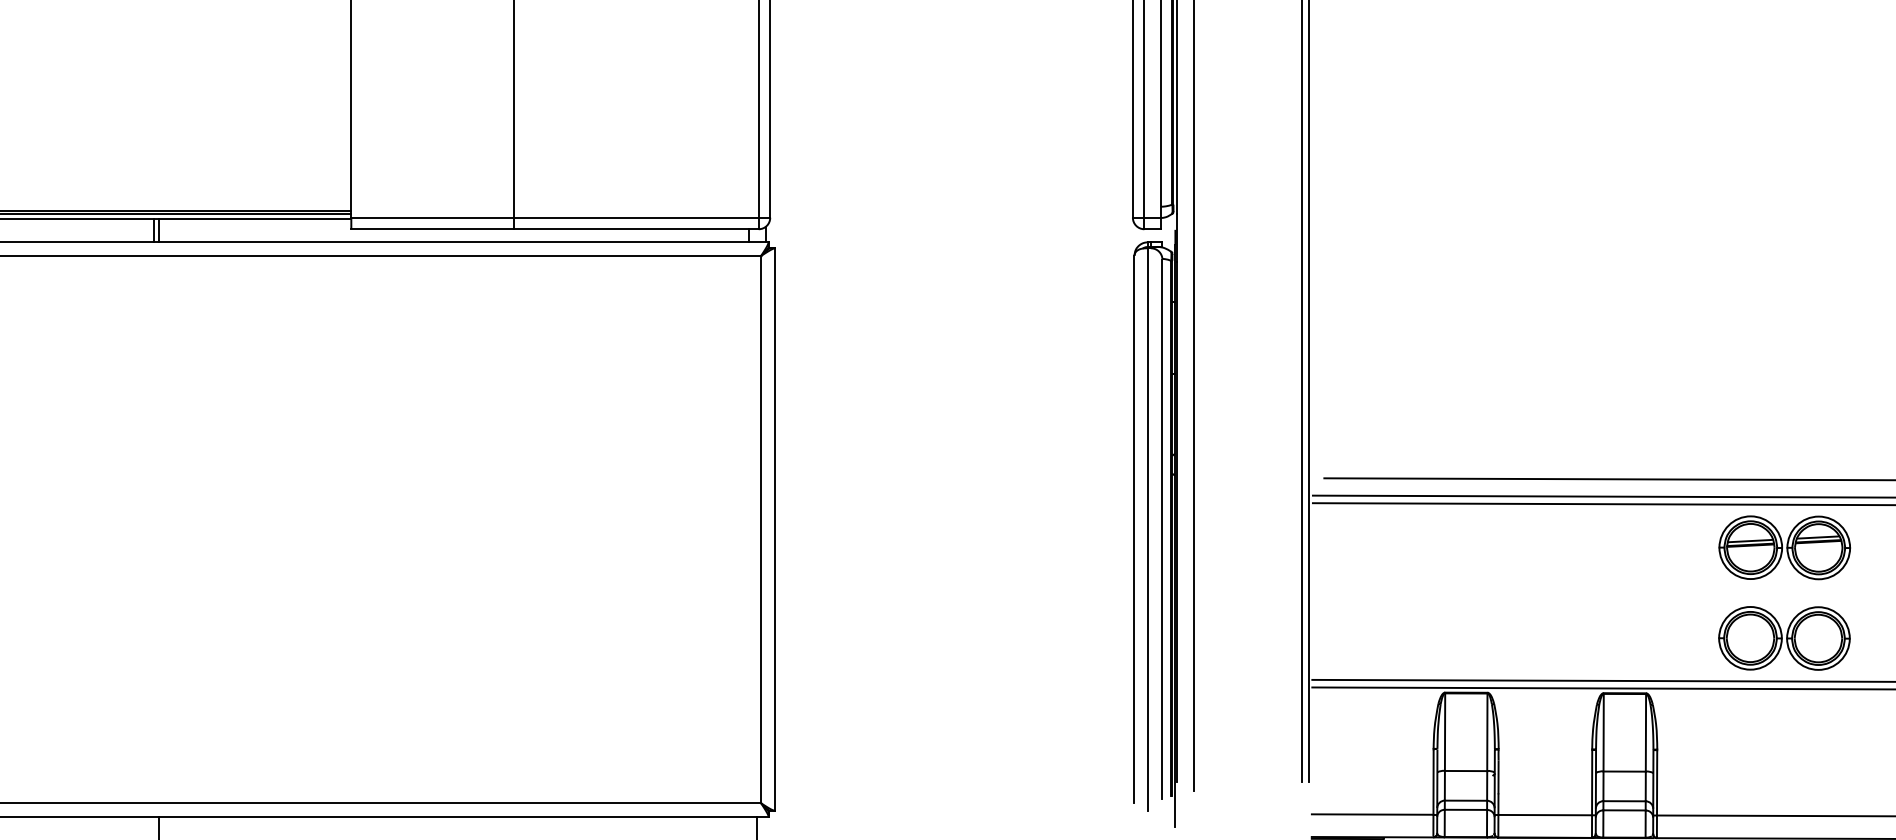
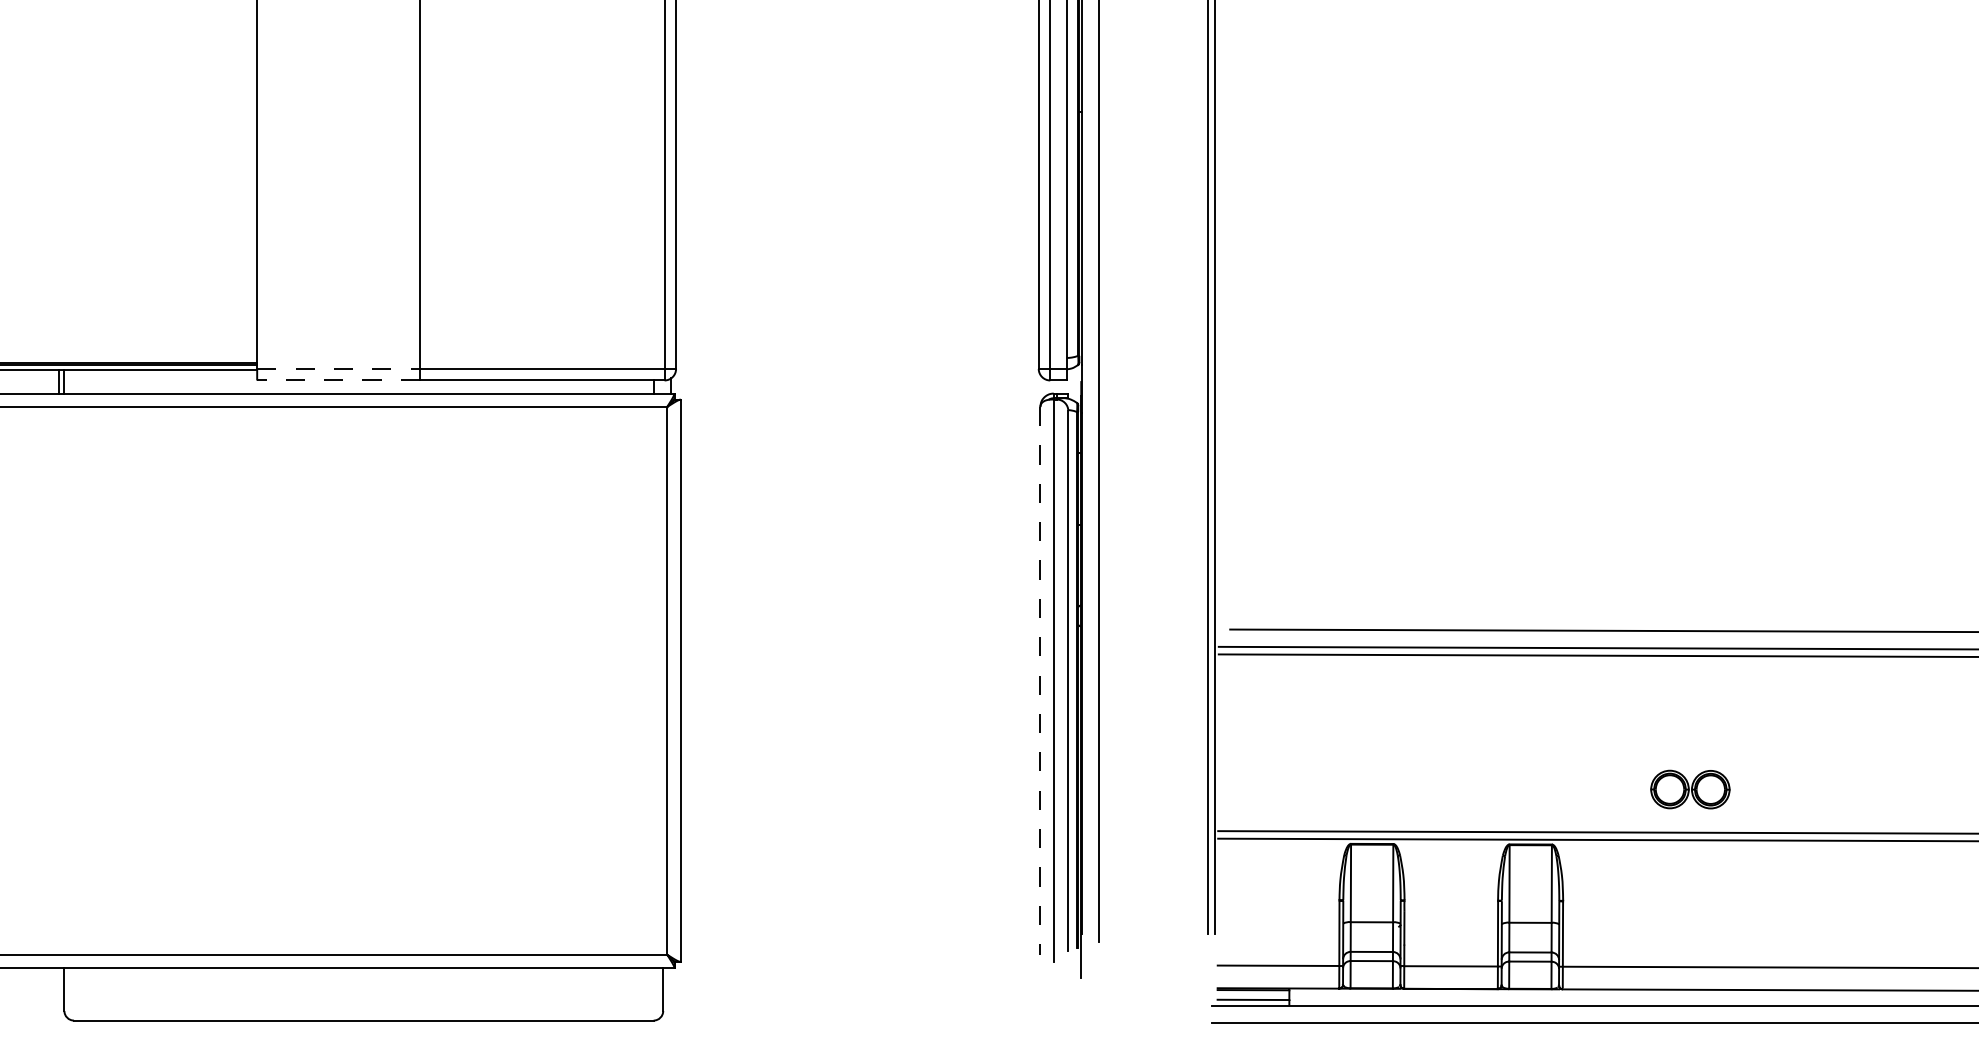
line: (433, 217) -> (339, 368), solid -> dashed
line: (432, 229) -> (338, 380), solid -> dashed
line: (1134, 529) -> (1040, 680), solid -> dashed
part: (1784, 547) -> (1690, 698), removed
part: (1784, 638) -> (1690, 789), size x0.6

